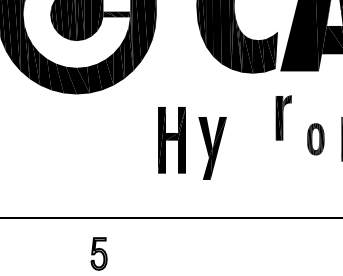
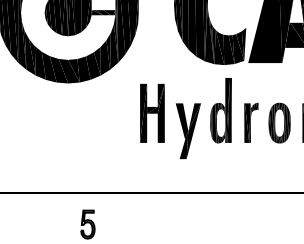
part: (283, 117) -> (251, 122), moved
part: (249, 125) -> (221, 110), added
part: (315, 139) -> (279, 123), size x1.43
part: (171, 140) -> (152, 113), moved

